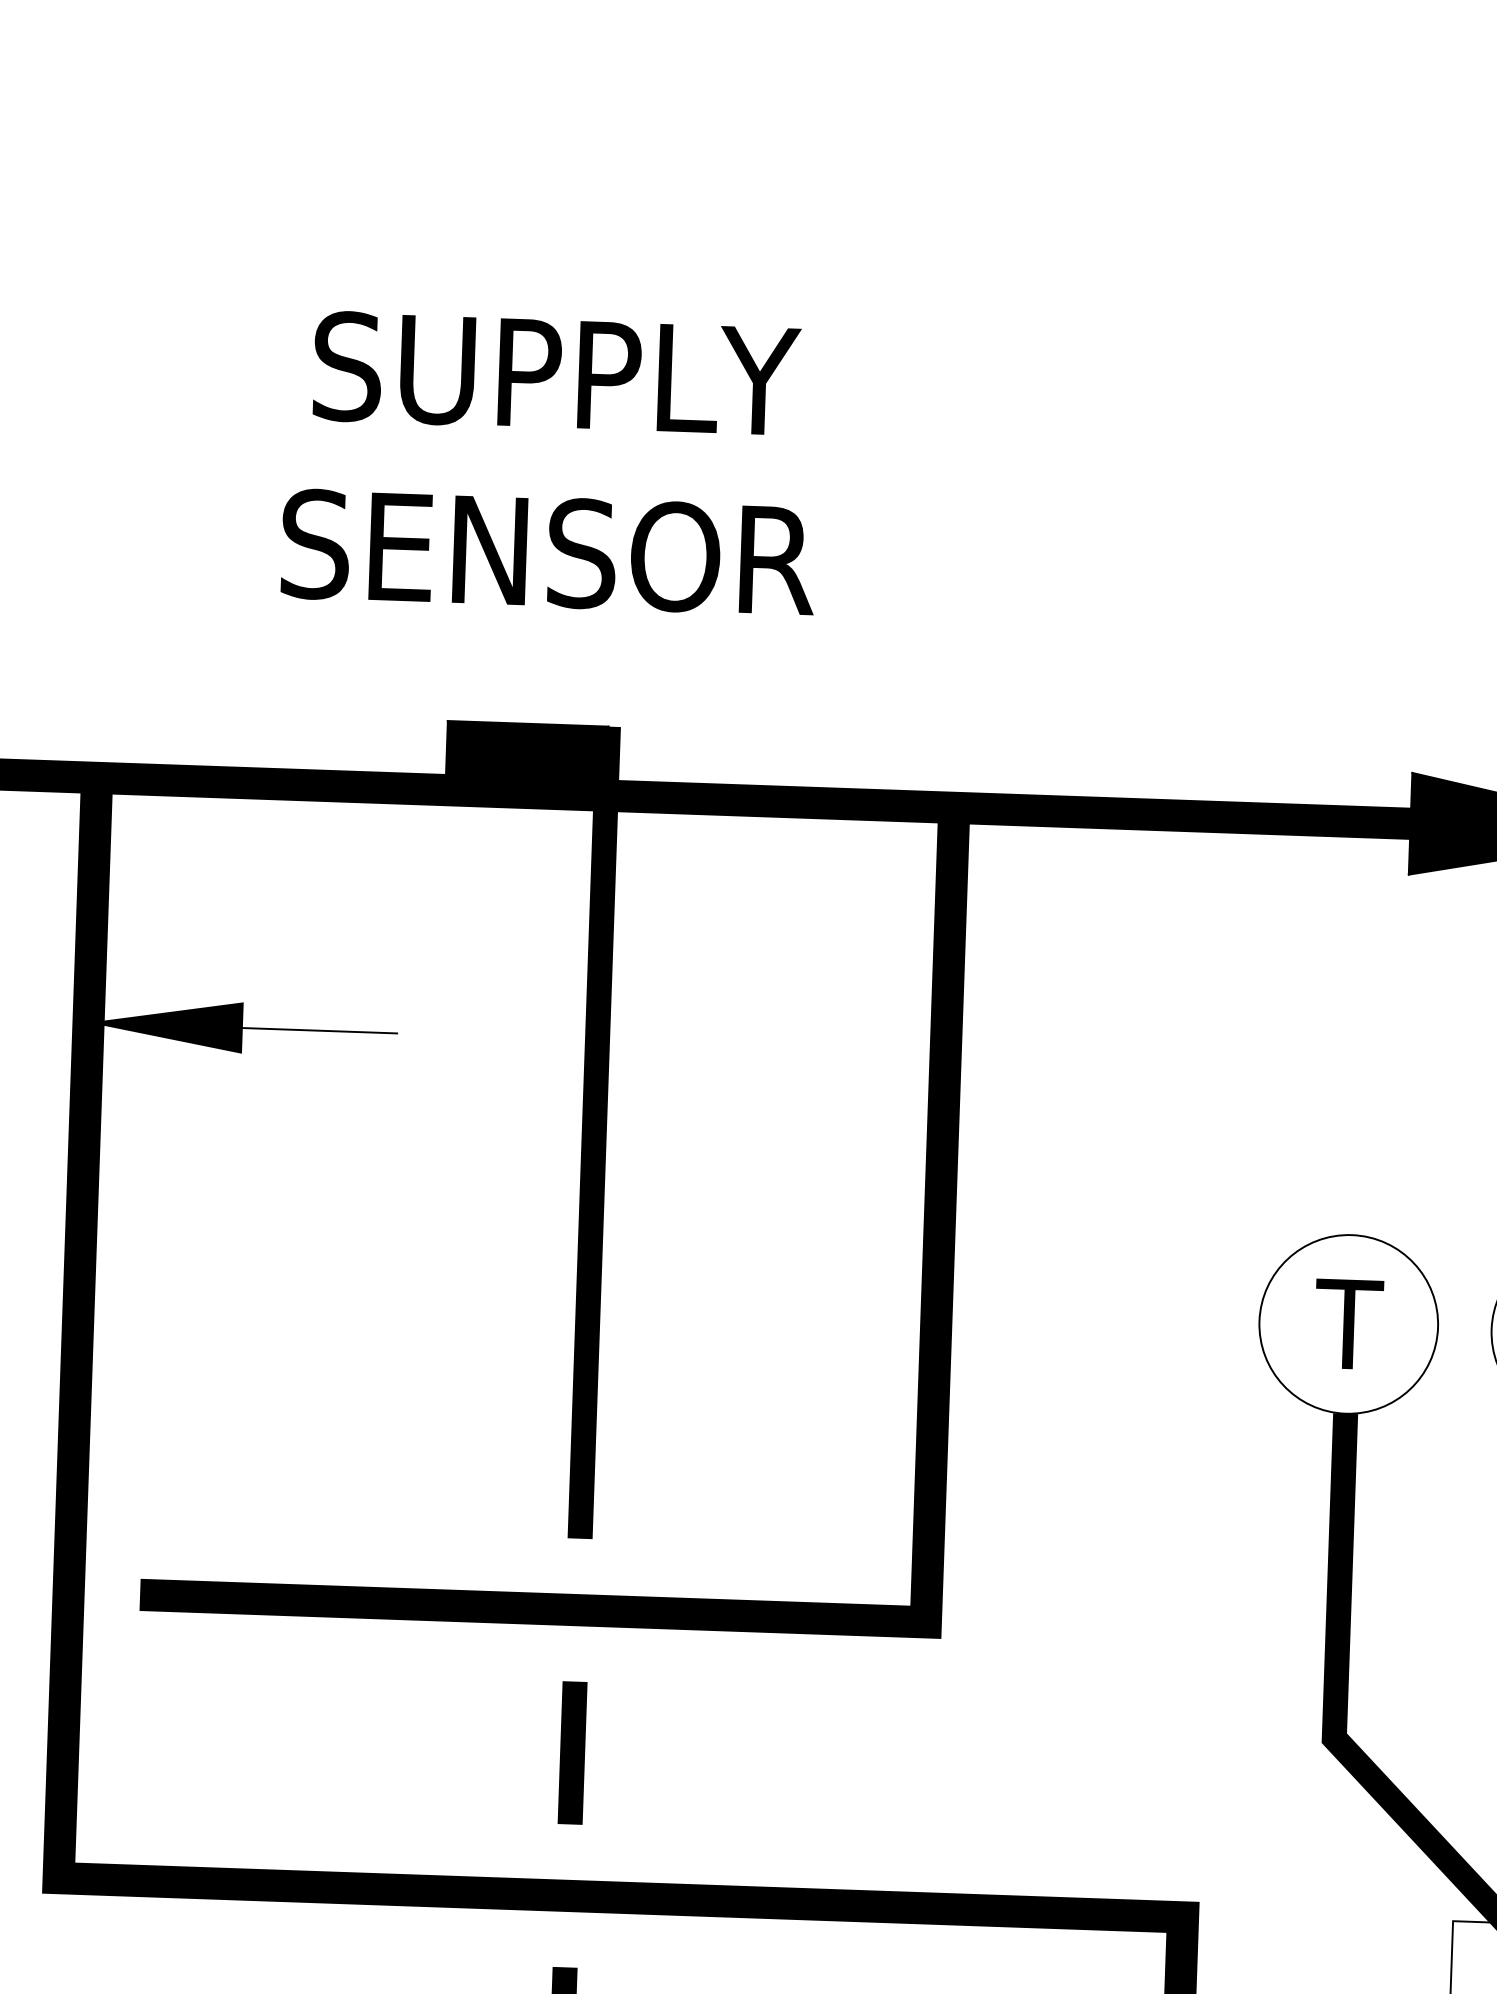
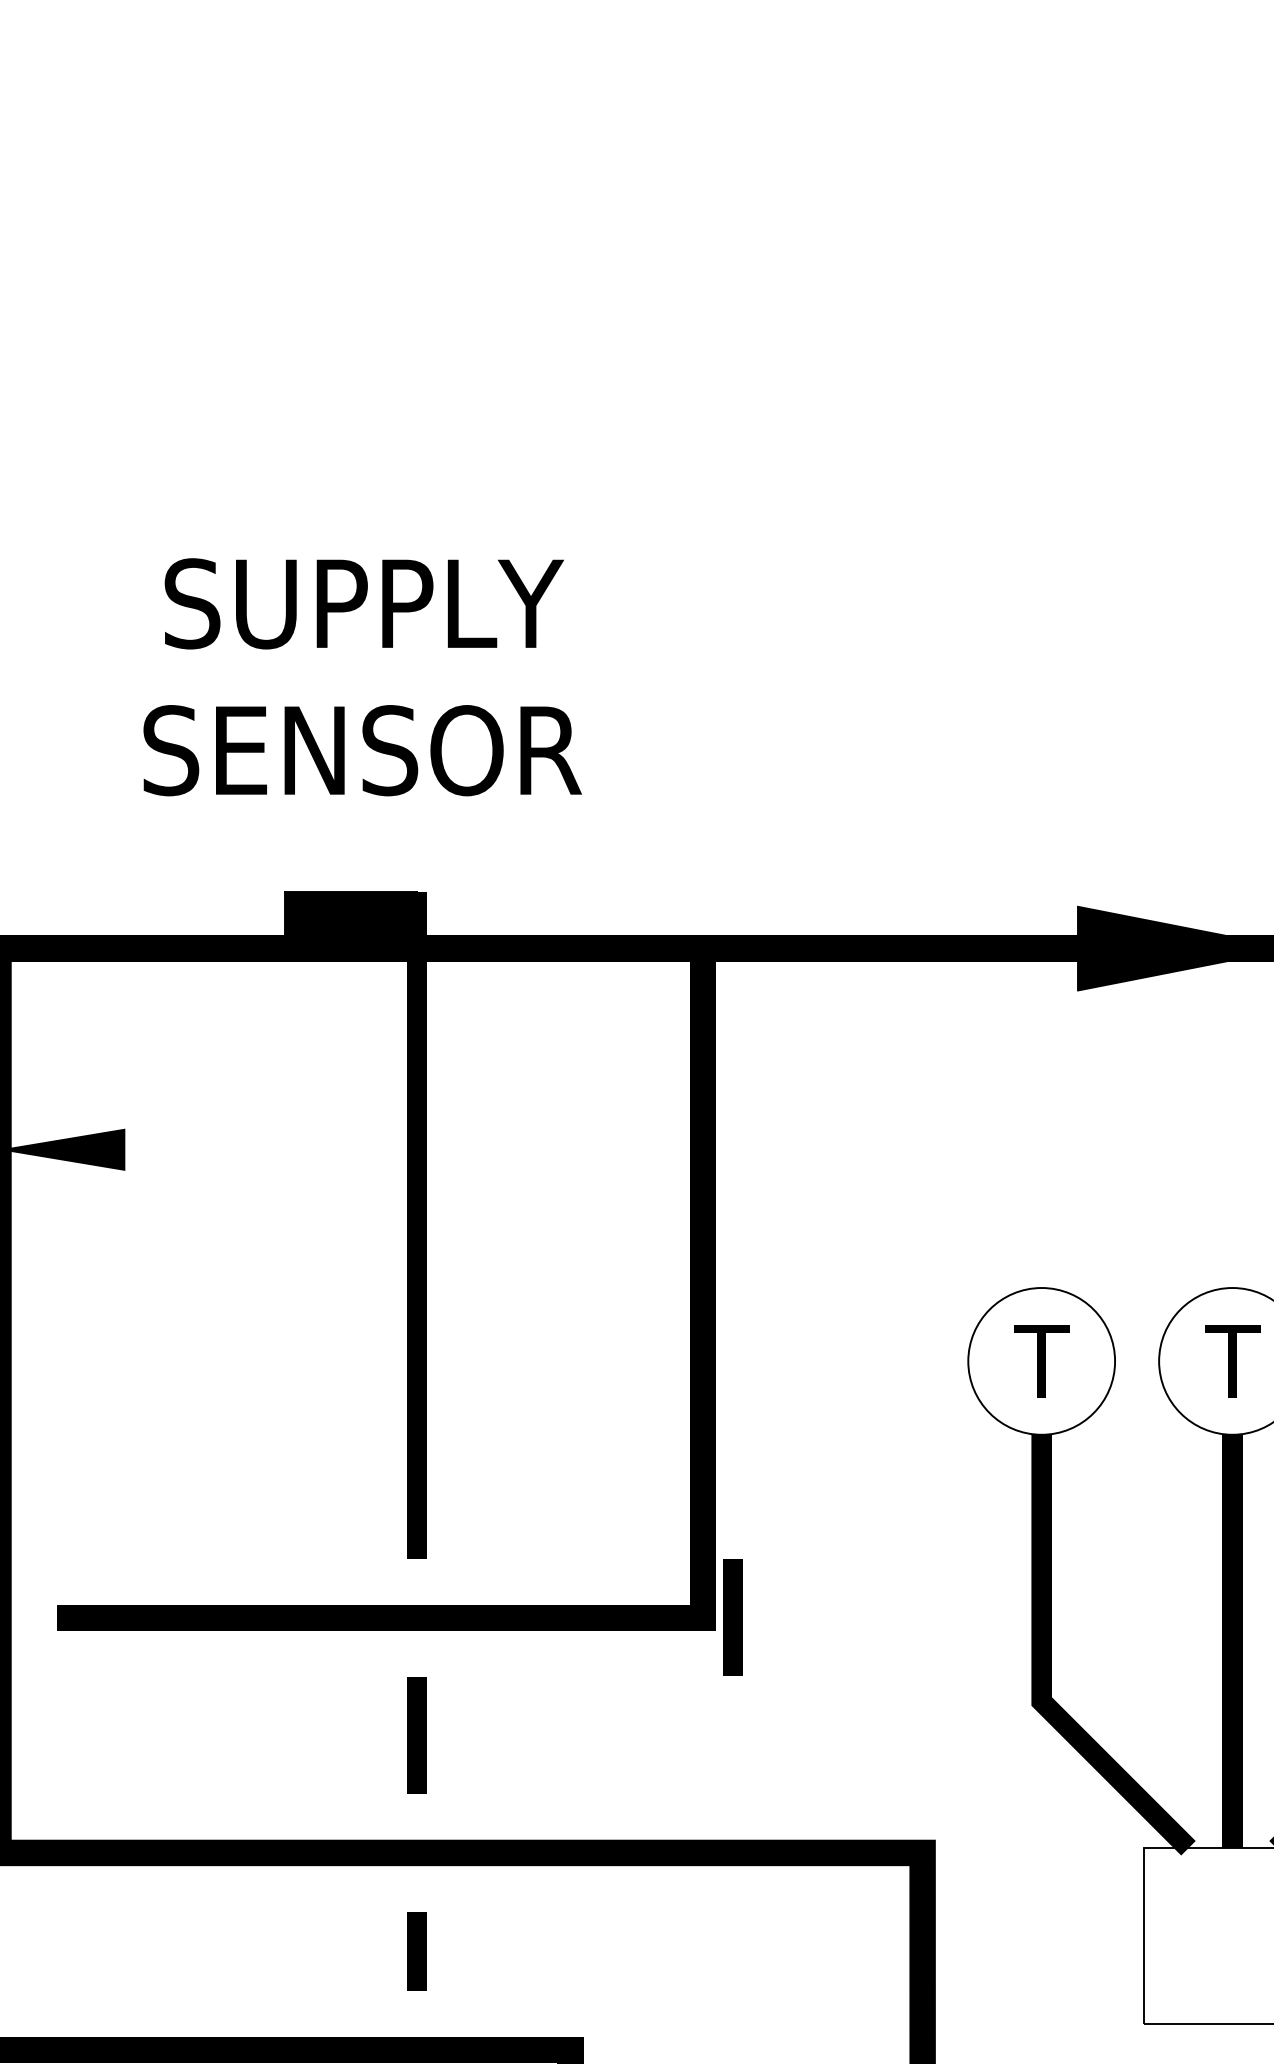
line: (319, 1030) -> (188, 1149), removed
line: (961, 1622) -> (732, 1617), added

